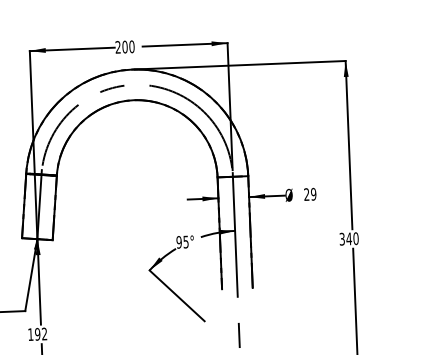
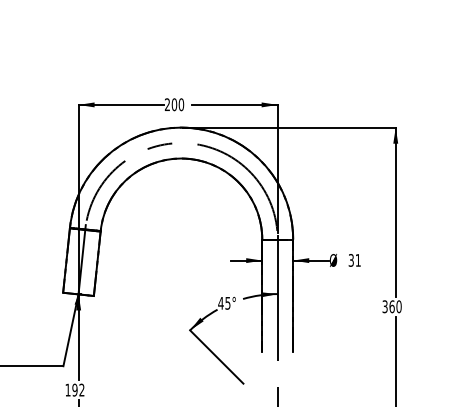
text: (309, 194) -> (354, 260), 29 -> 31
text: (348, 238) -> (391, 306), 340 -> 360
text: (178, 241) -> (220, 302), 95° -> 45°

